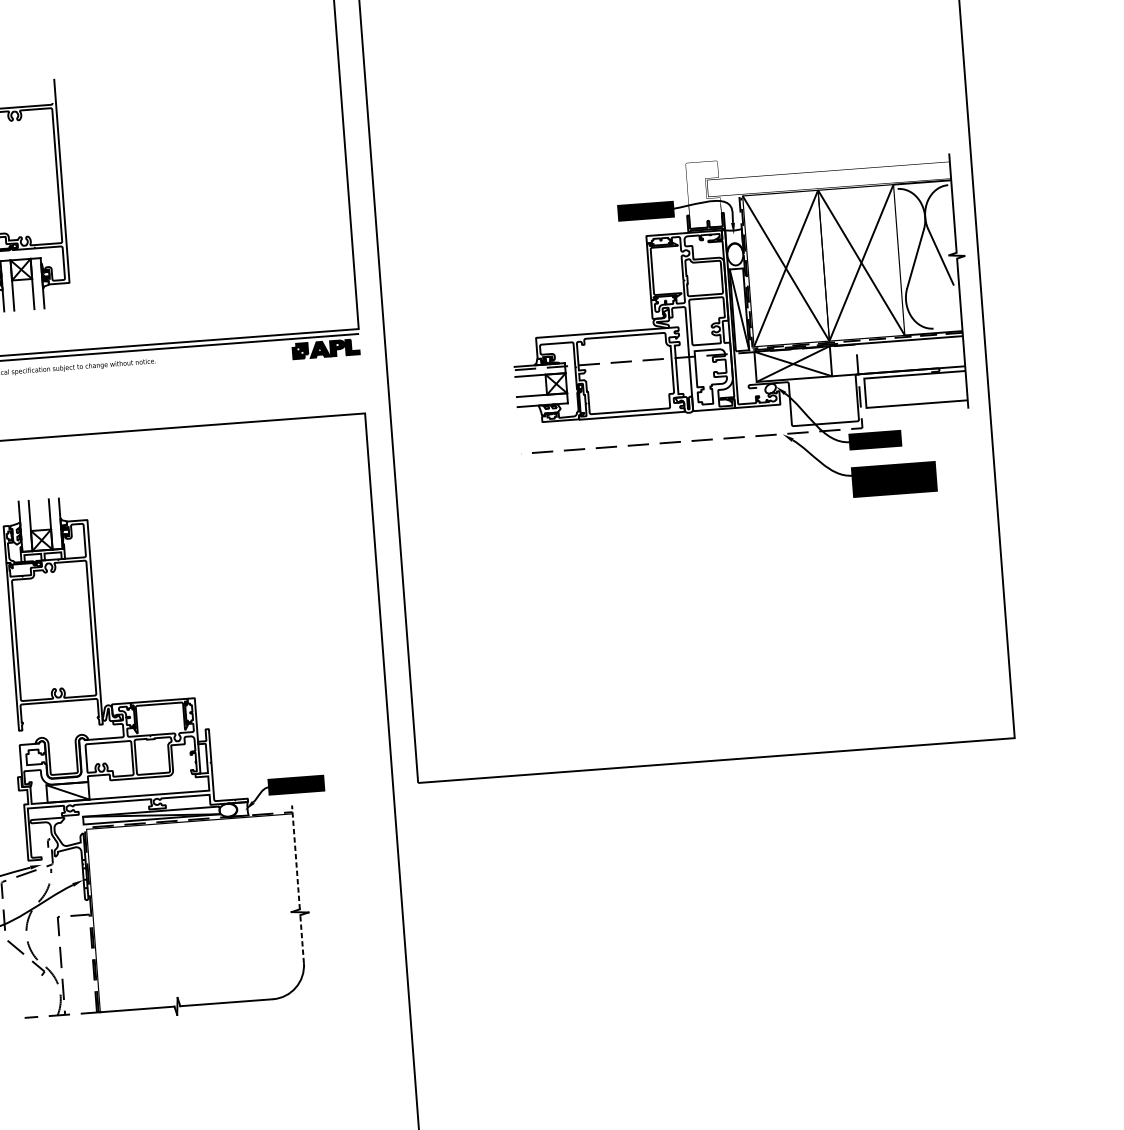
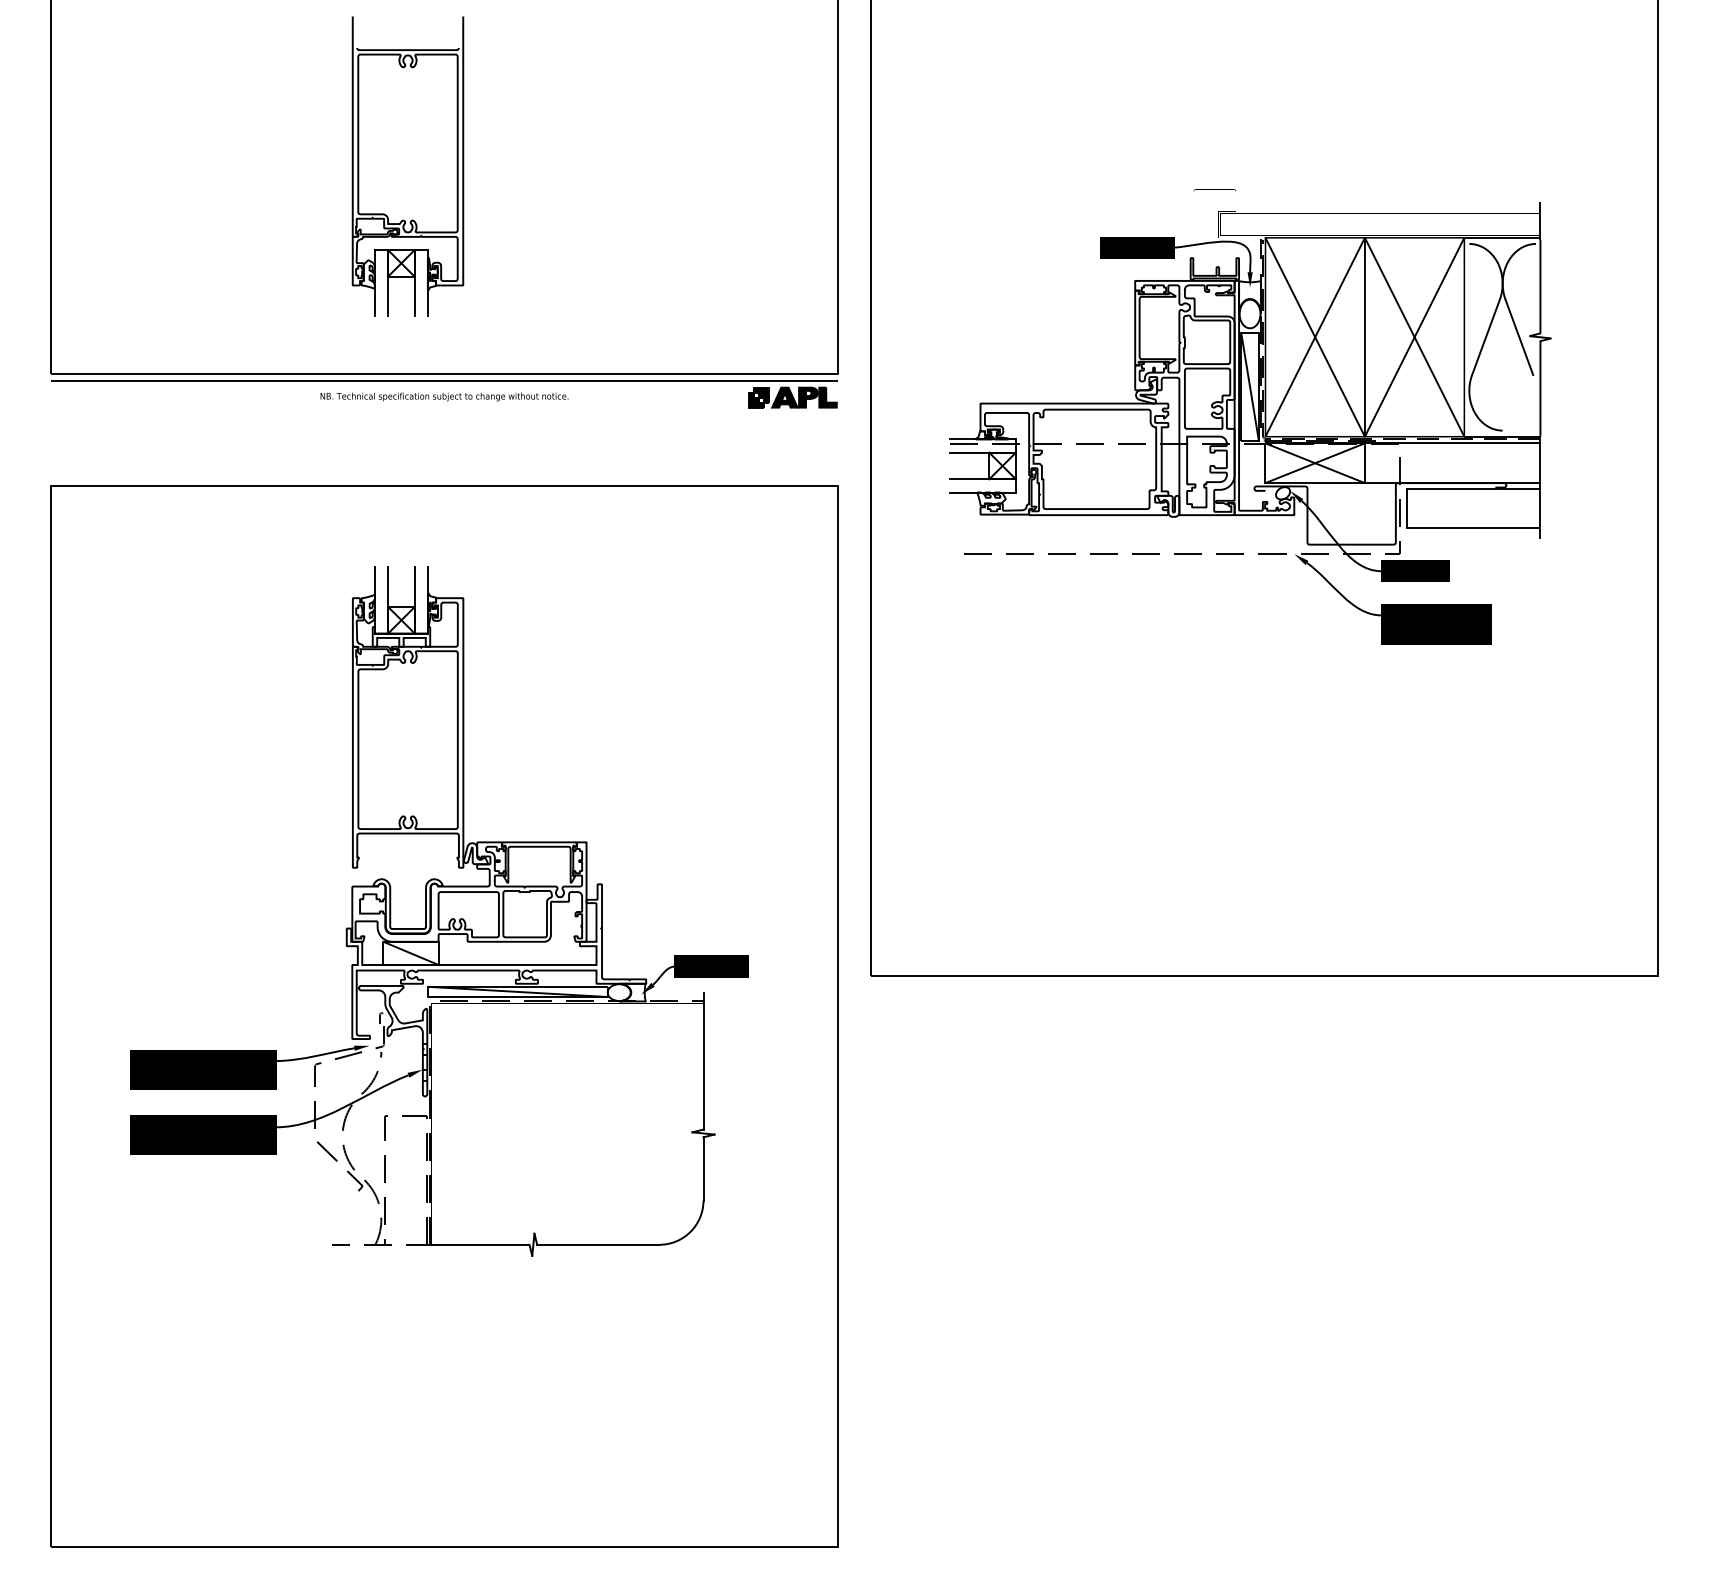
part: (741, 332) -> (1250, 416), moved
line: (295, 856) -> (703, 1060), dashed -> solid
line: (302, 938) -> (703, 1168), dashed -> solid

